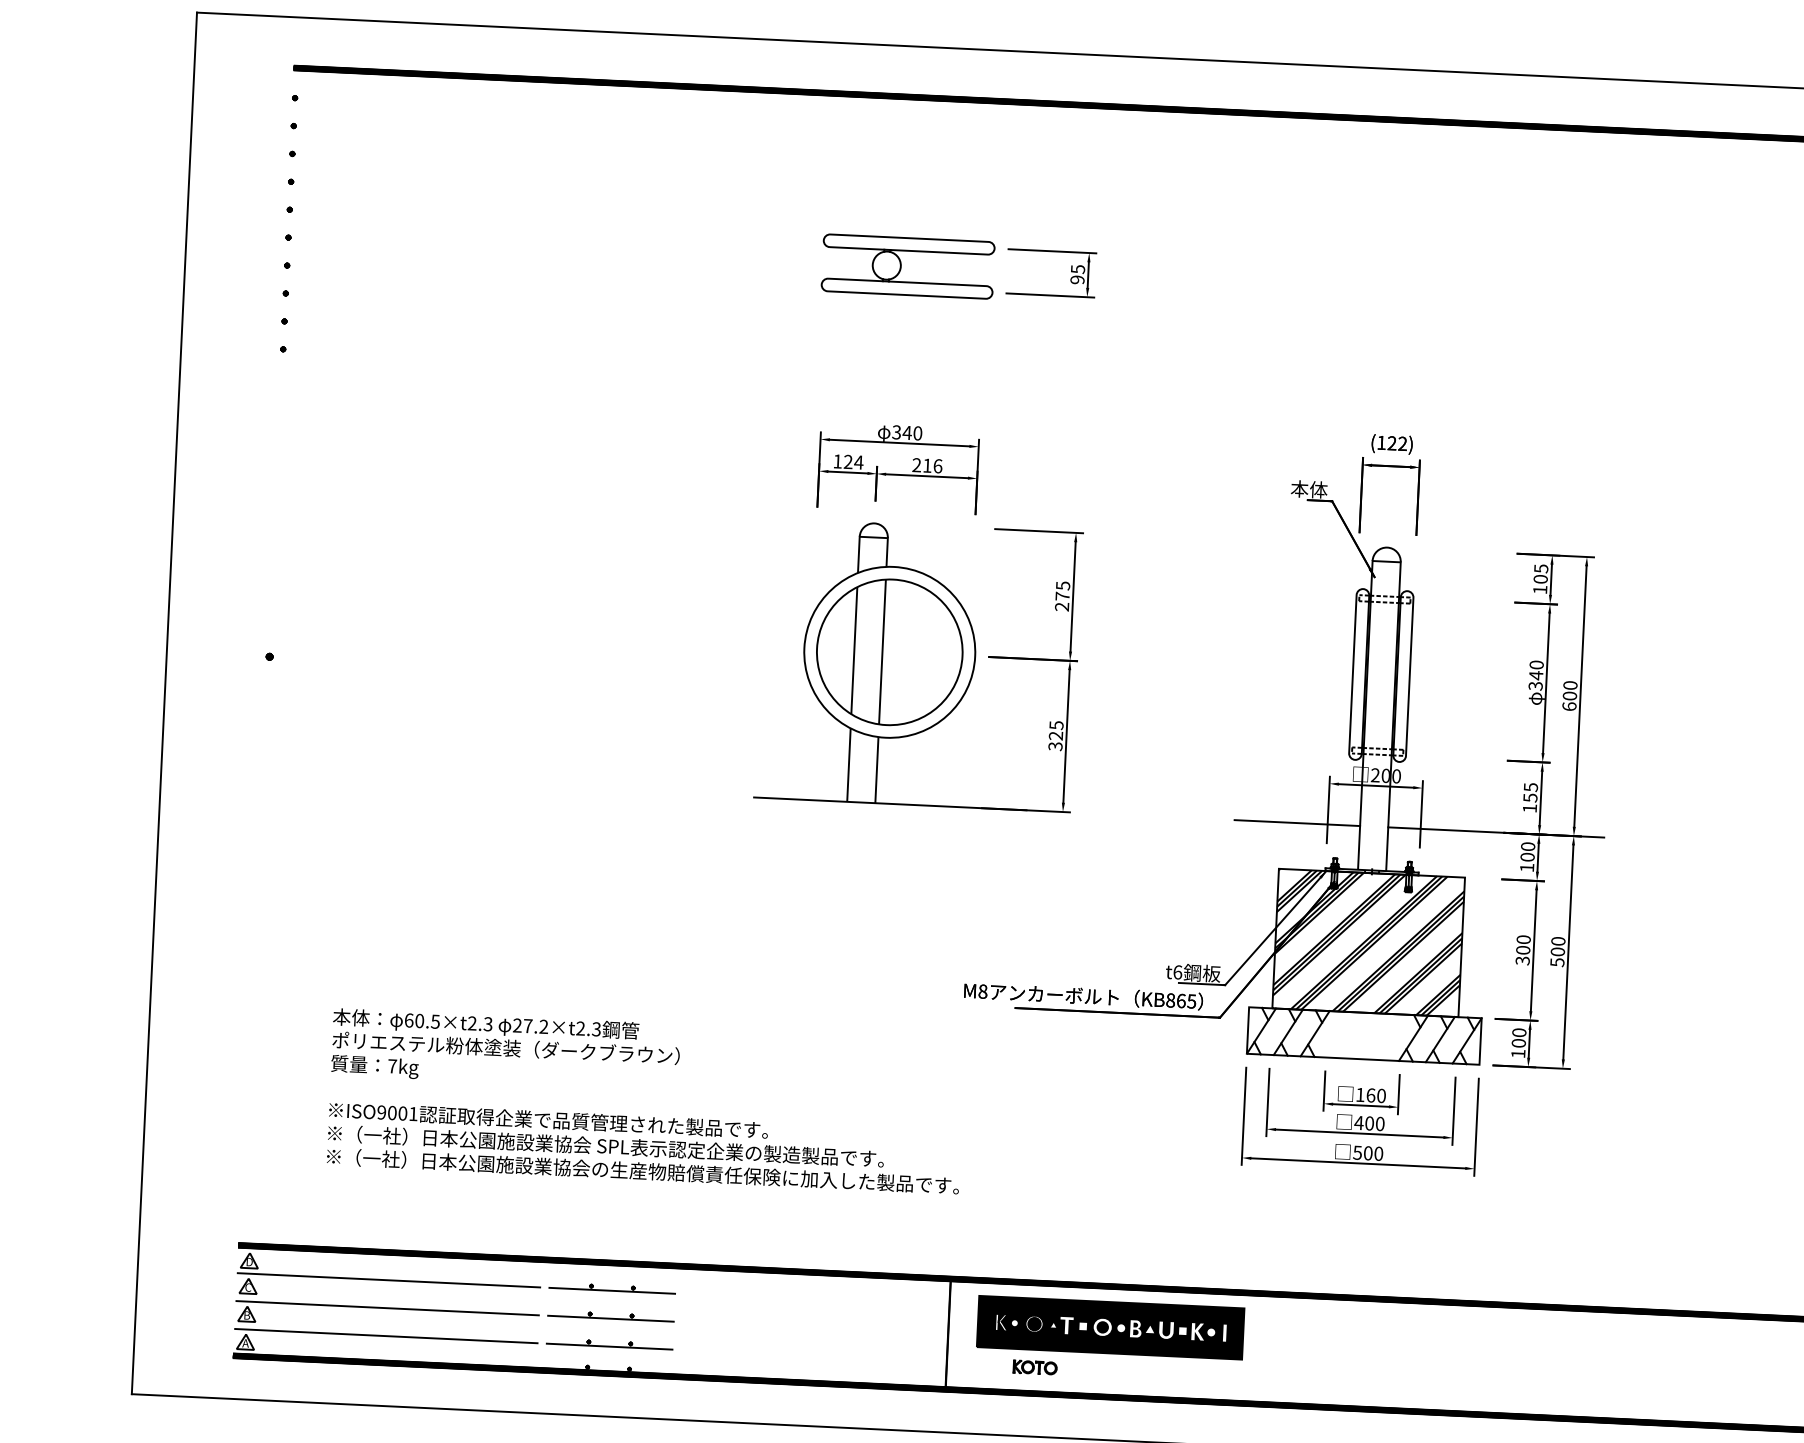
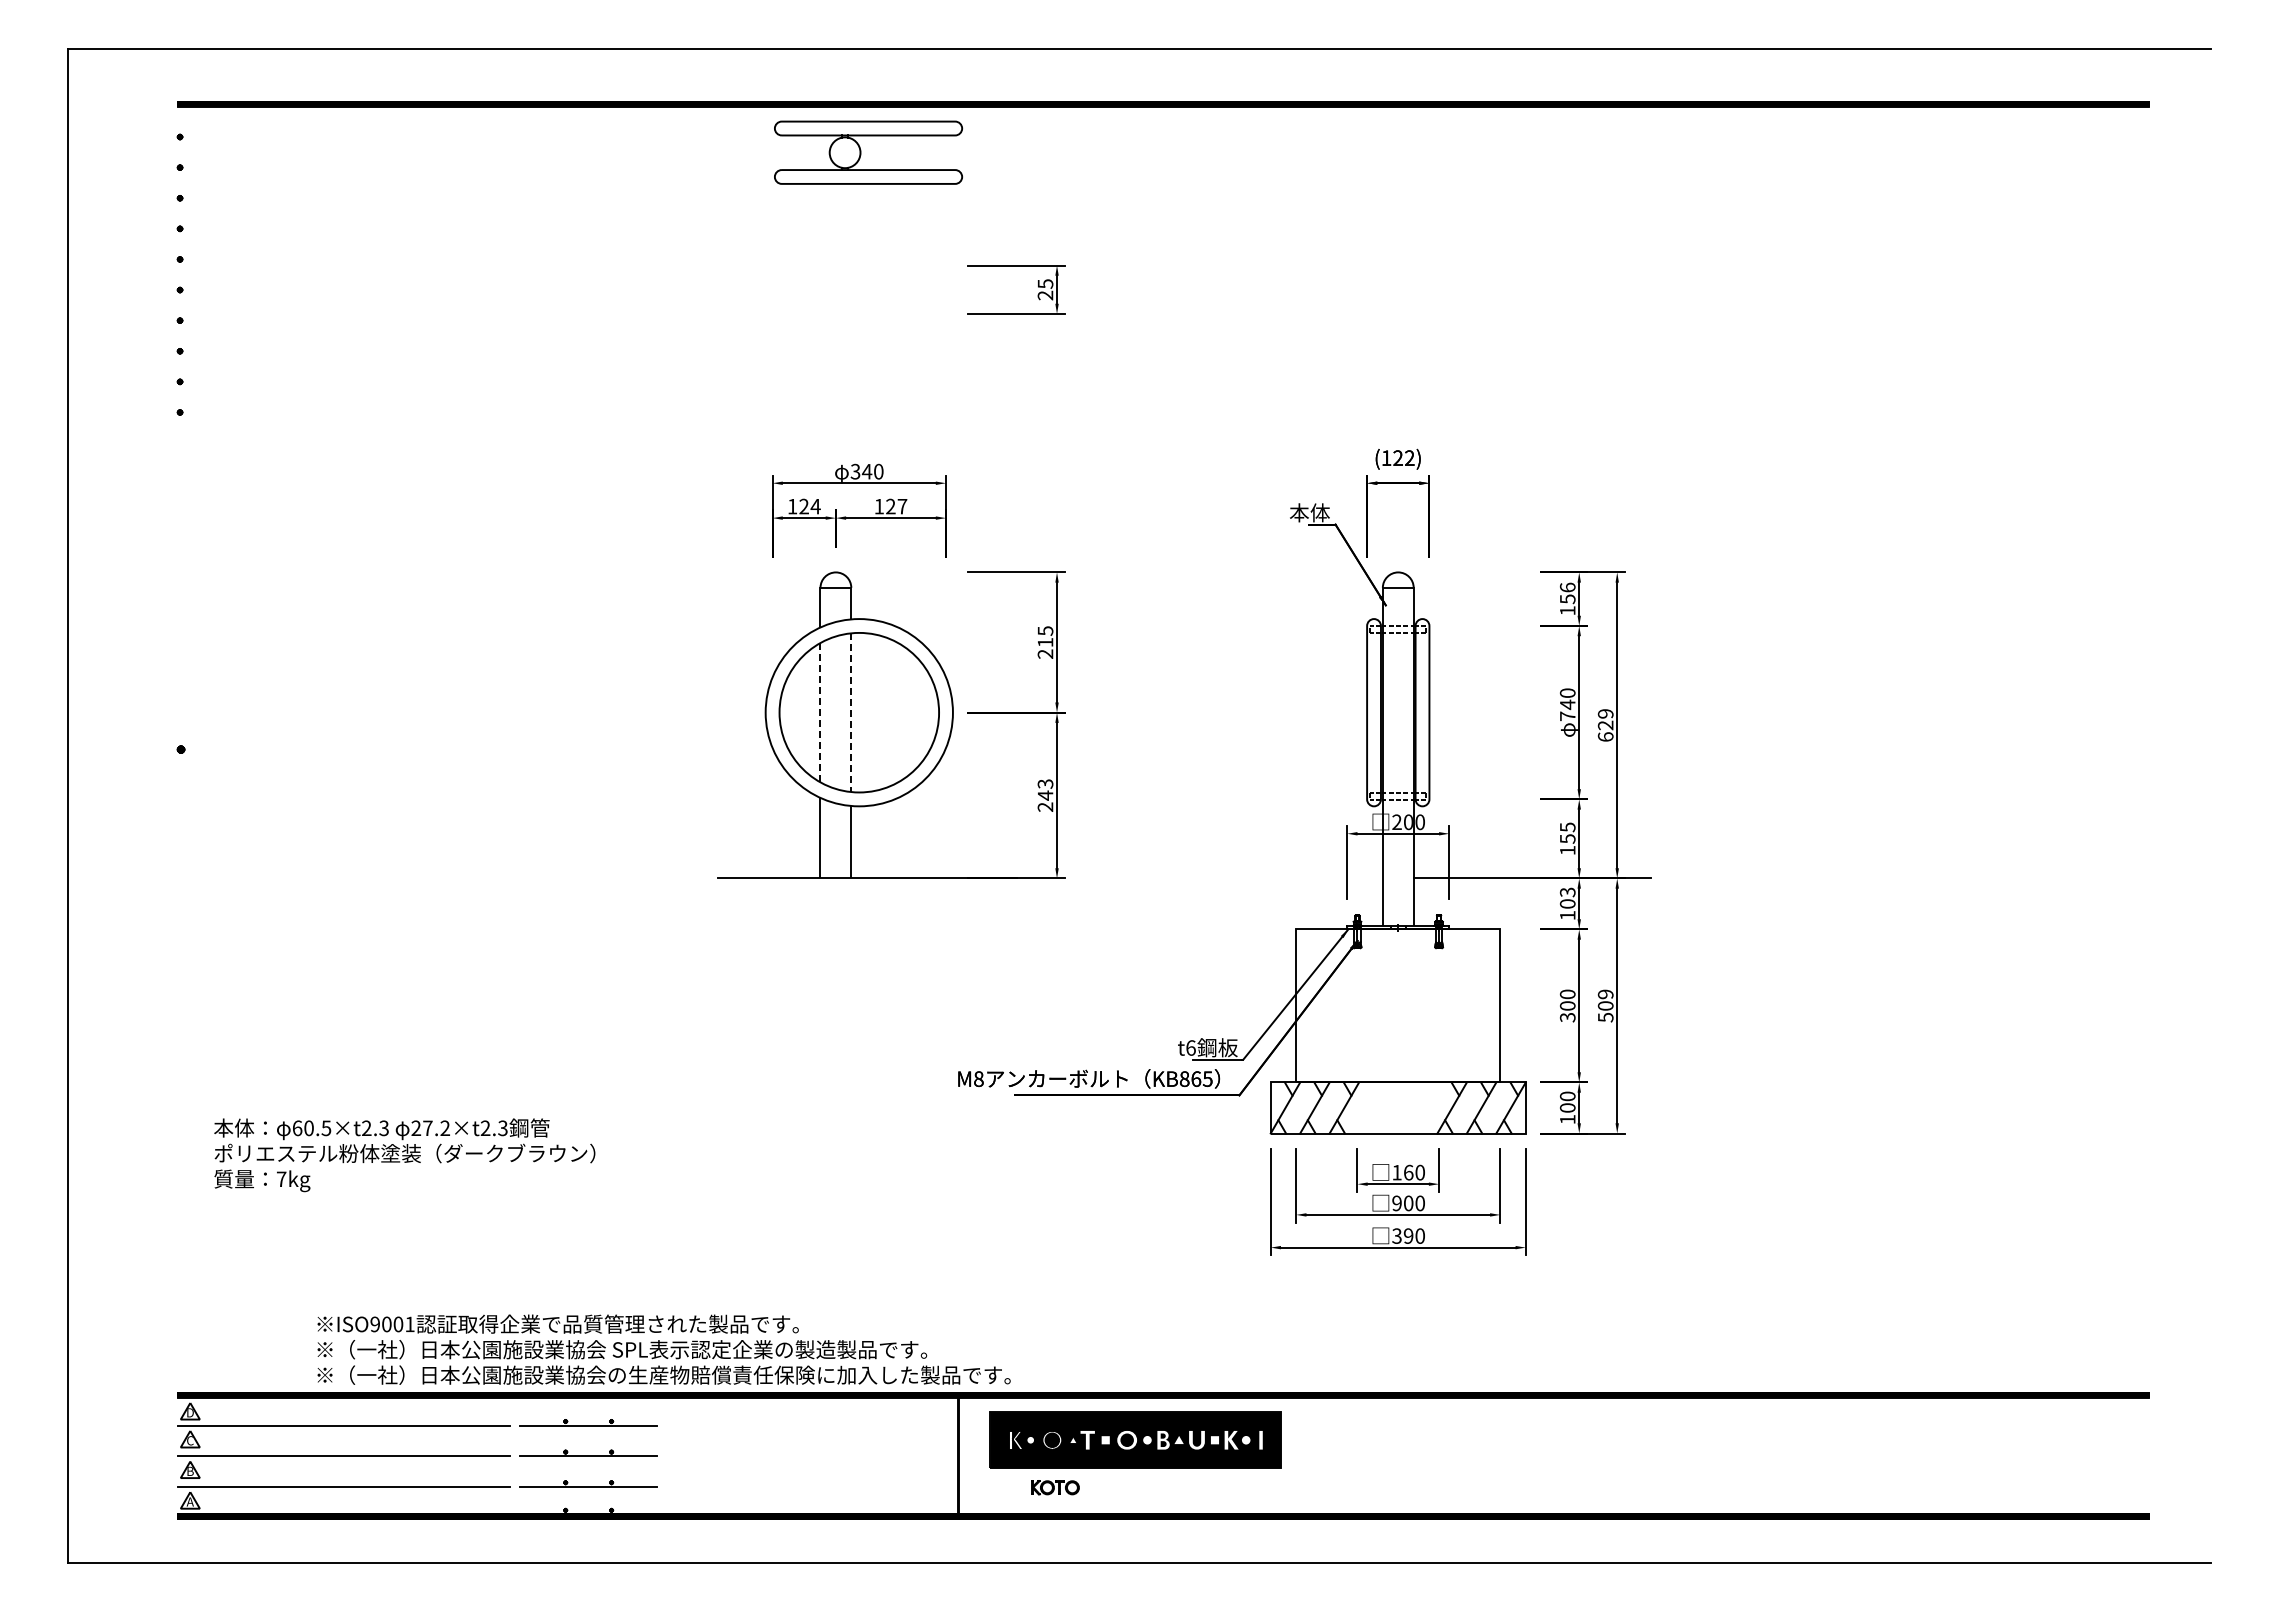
part: (901, 266) -> (861, 152), moved
text: (1077, 279) -> (1045, 295), 95 -> 25
text: (927, 465) -> (890, 506), 216 -> 127
text: (1540, 574) -> (1567, 593), 105 -> 156
text: (1062, 596) -> (1045, 642), 275 -> 215
line: (854, 650) -> (820, 712), solid -> dashed
line: (882, 652) -> (851, 713), solid -> dashed
text: (1535, 686) -> (1567, 716), 340 -> 740
text: (1570, 690) -> (1605, 719), 600 -> 629
text: (1056, 735) -> (1045, 795), 325 -> 243
line: (1296, 823) -> (1313, 878), removed
text: (1527, 846) -> (1567, 892), 100 -> 103
text: (1558, 941) -> (1605, 994), 500 -> 509
hatch: (1368, 942) -> (1398, 1005), removed
text: (505, 1049) -> (404, 1155), moved
text: (1358, 1123) -> (1396, 1203), 400 -> 900
text: (643, 1147) -> (663, 1349), moved
text: (1362, 1152) -> (1402, 1235), 500 -> 390

